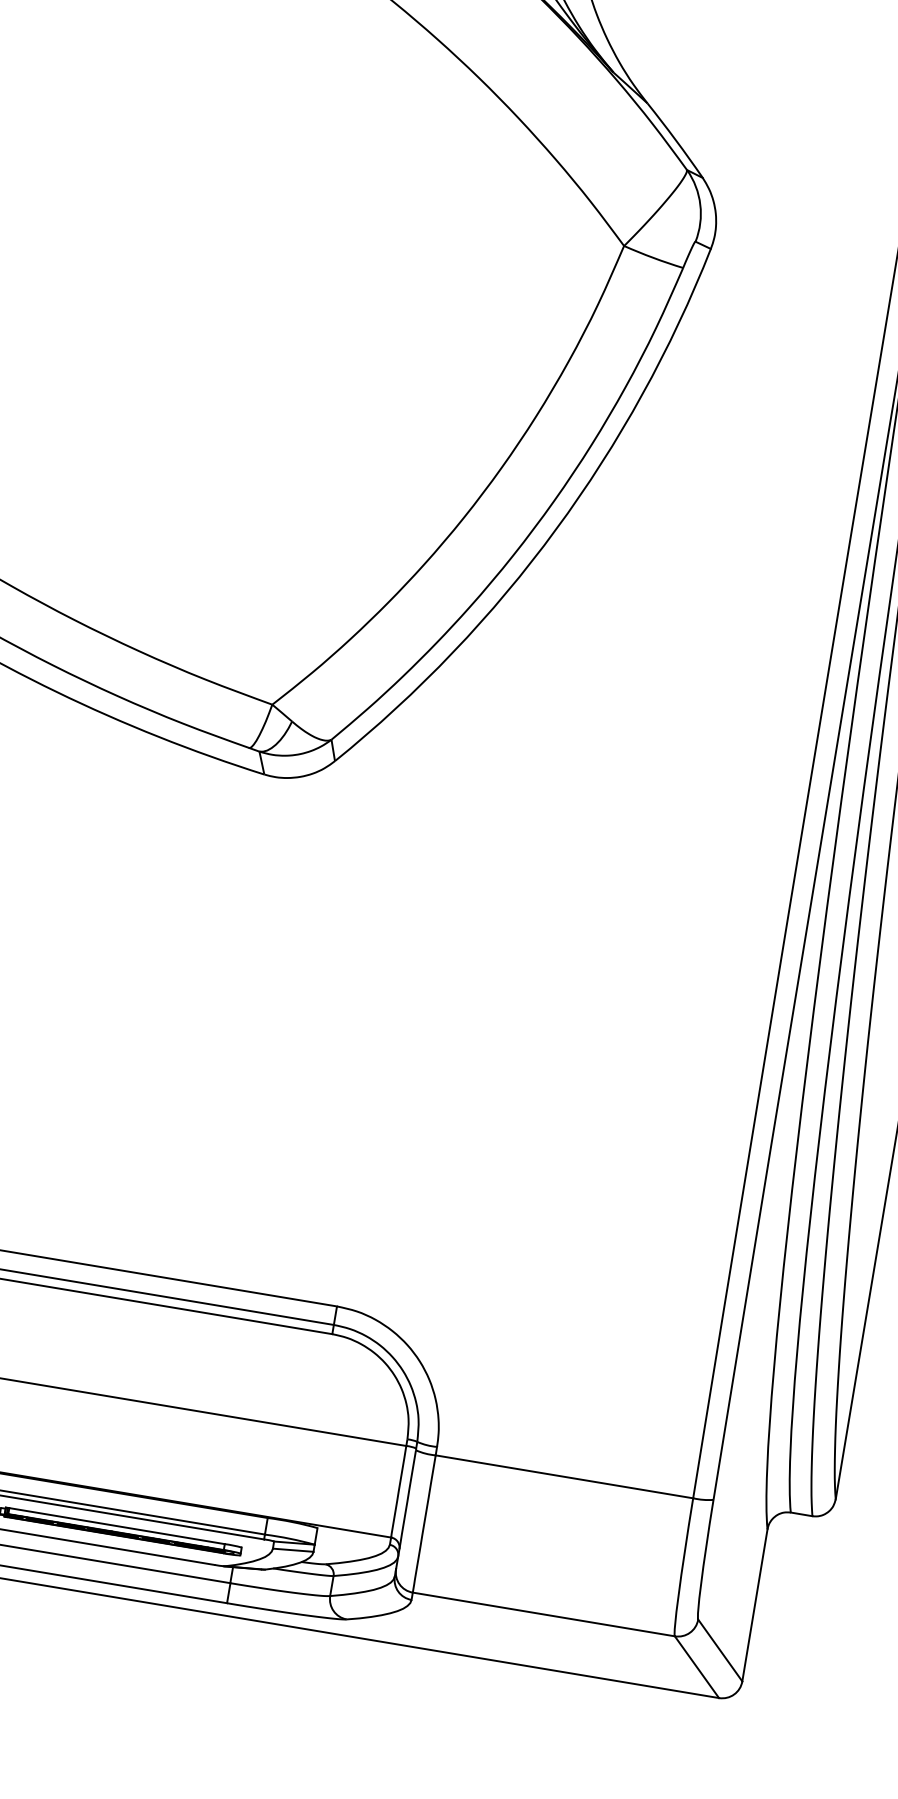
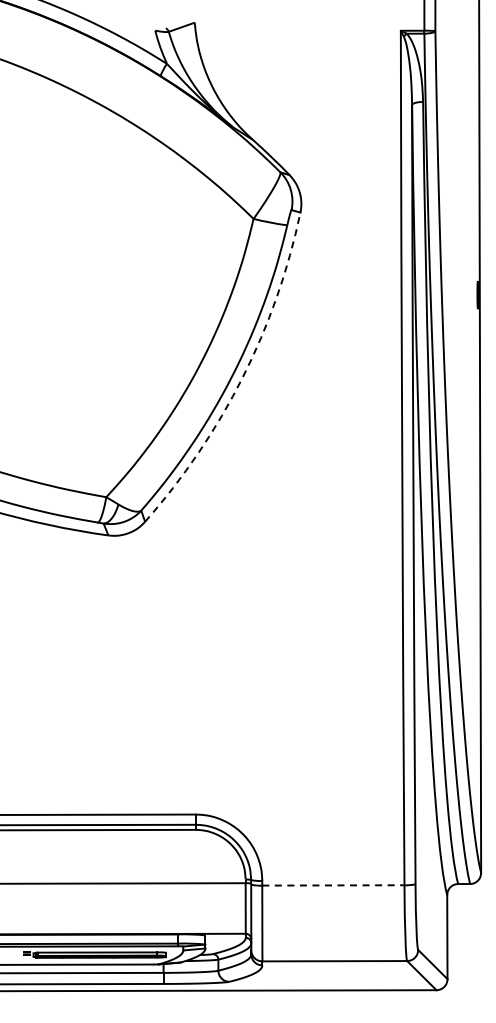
arc: (555, 529) -> (242, 377), solid -> dashed
line: (564, 1477) -> (333, 885), solid -> dashed

